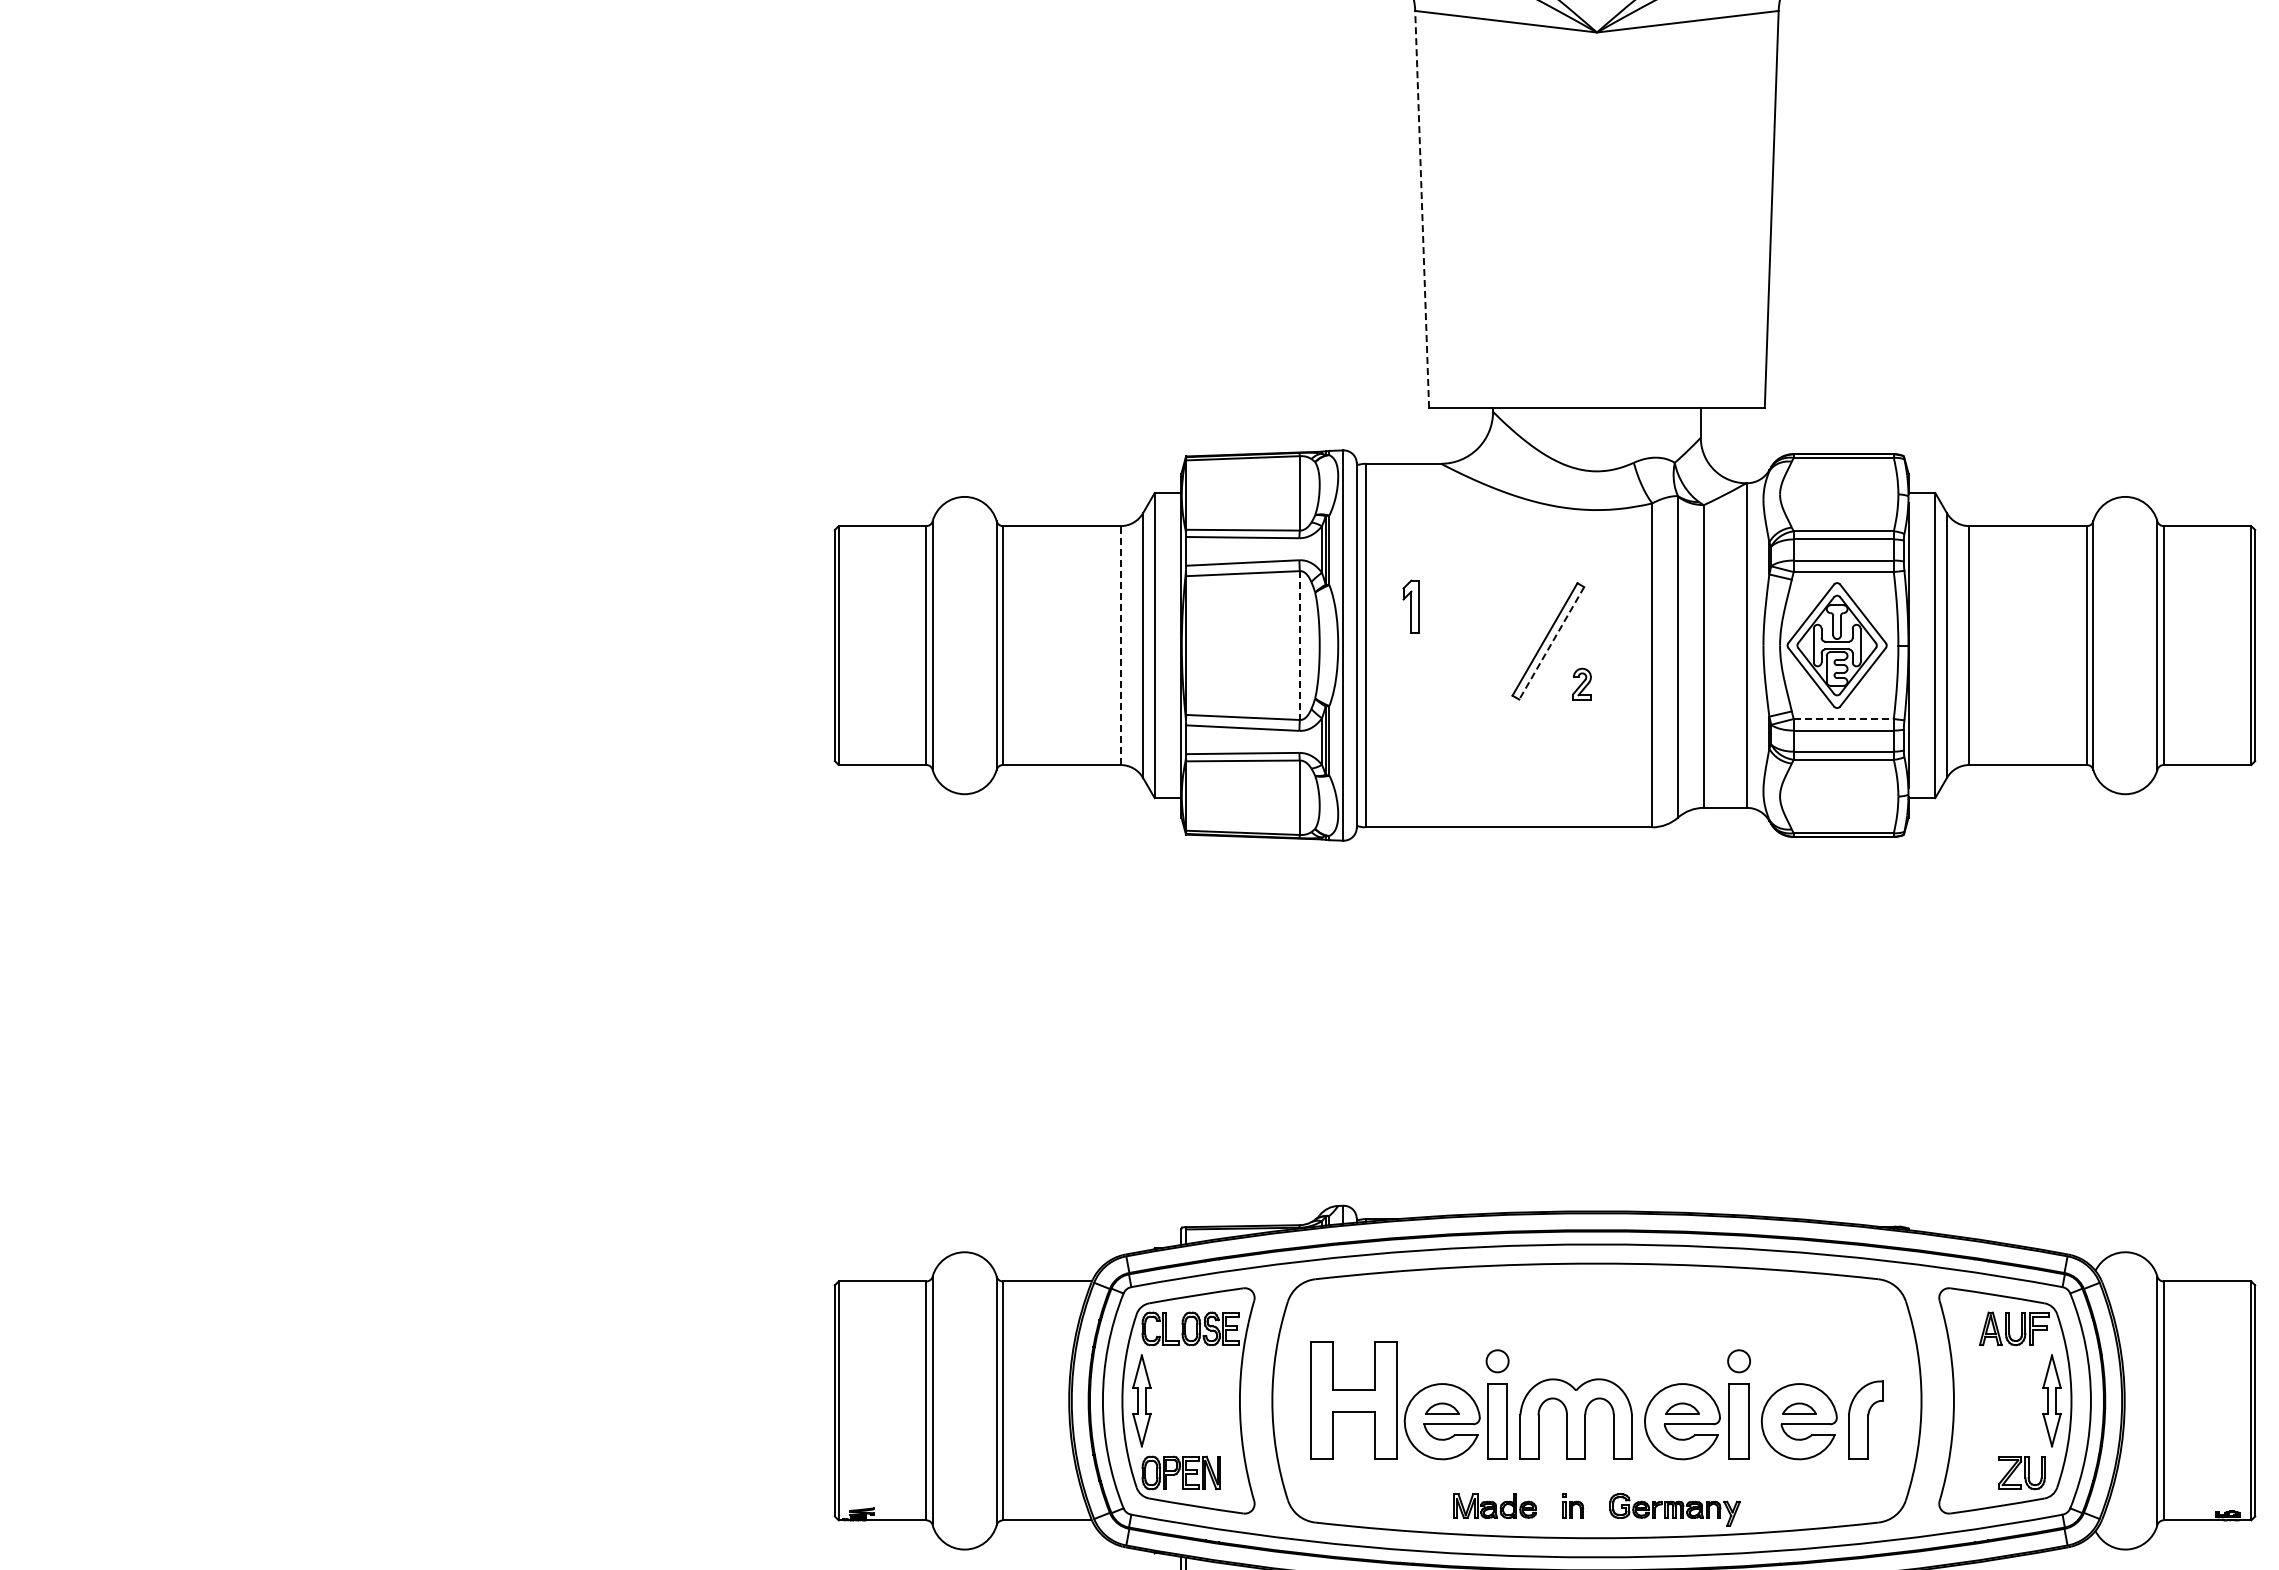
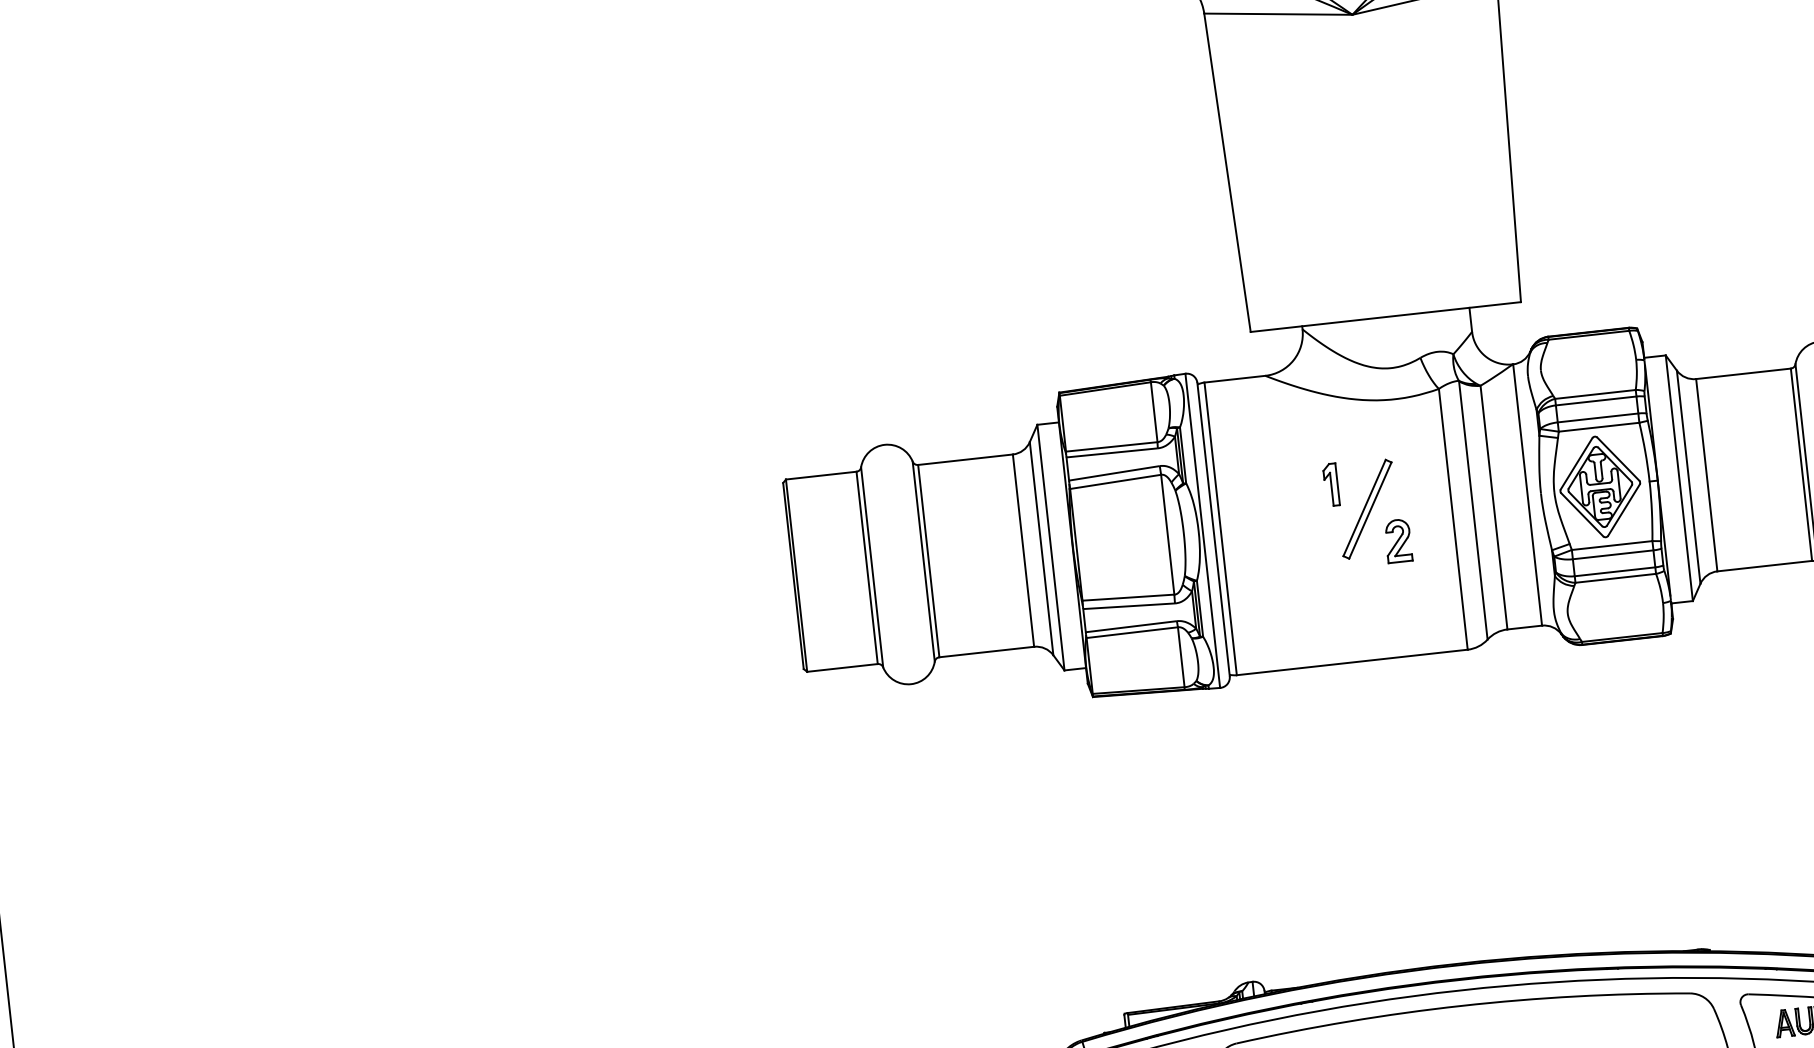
line: (1422, 209) -> (1227, 172), dashed -> solid
part: (1410, 606) -> (1330, 484), moved
line: (1551, 643) -> (1370, 510), dashed -> solid
line: (1120, 645) -> (1023, 550), dashed -> solid
line: (1299, 646) -> (1167, 535), dashed -> solid
part: (1581, 683) -> (1397, 540), size x1.67
line: (1844, 719) -> (1612, 545), dashed -> solid

